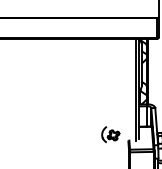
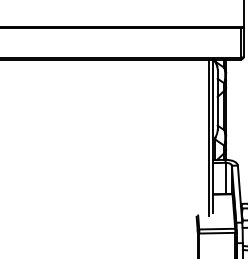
part: (110, 134) -> (169, 206), removed

